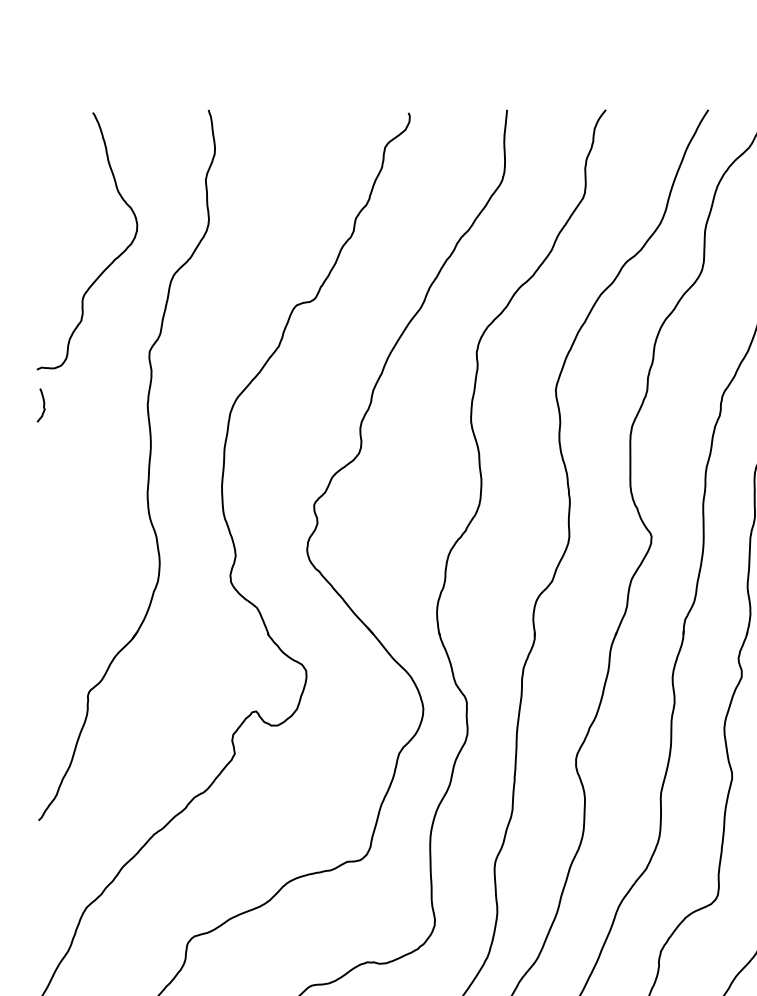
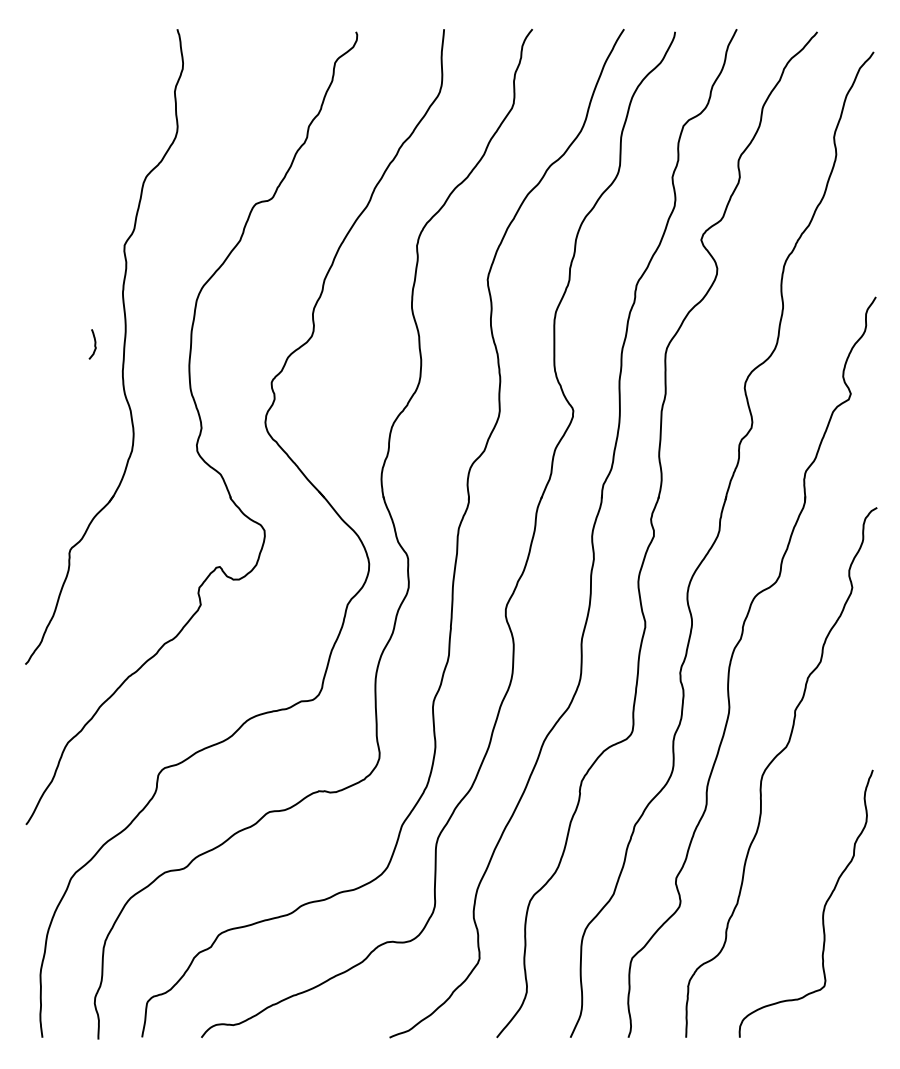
curve: (113, 258) -> (92, 162), removed
curve: (43, 405) -> (94, 344), moved

